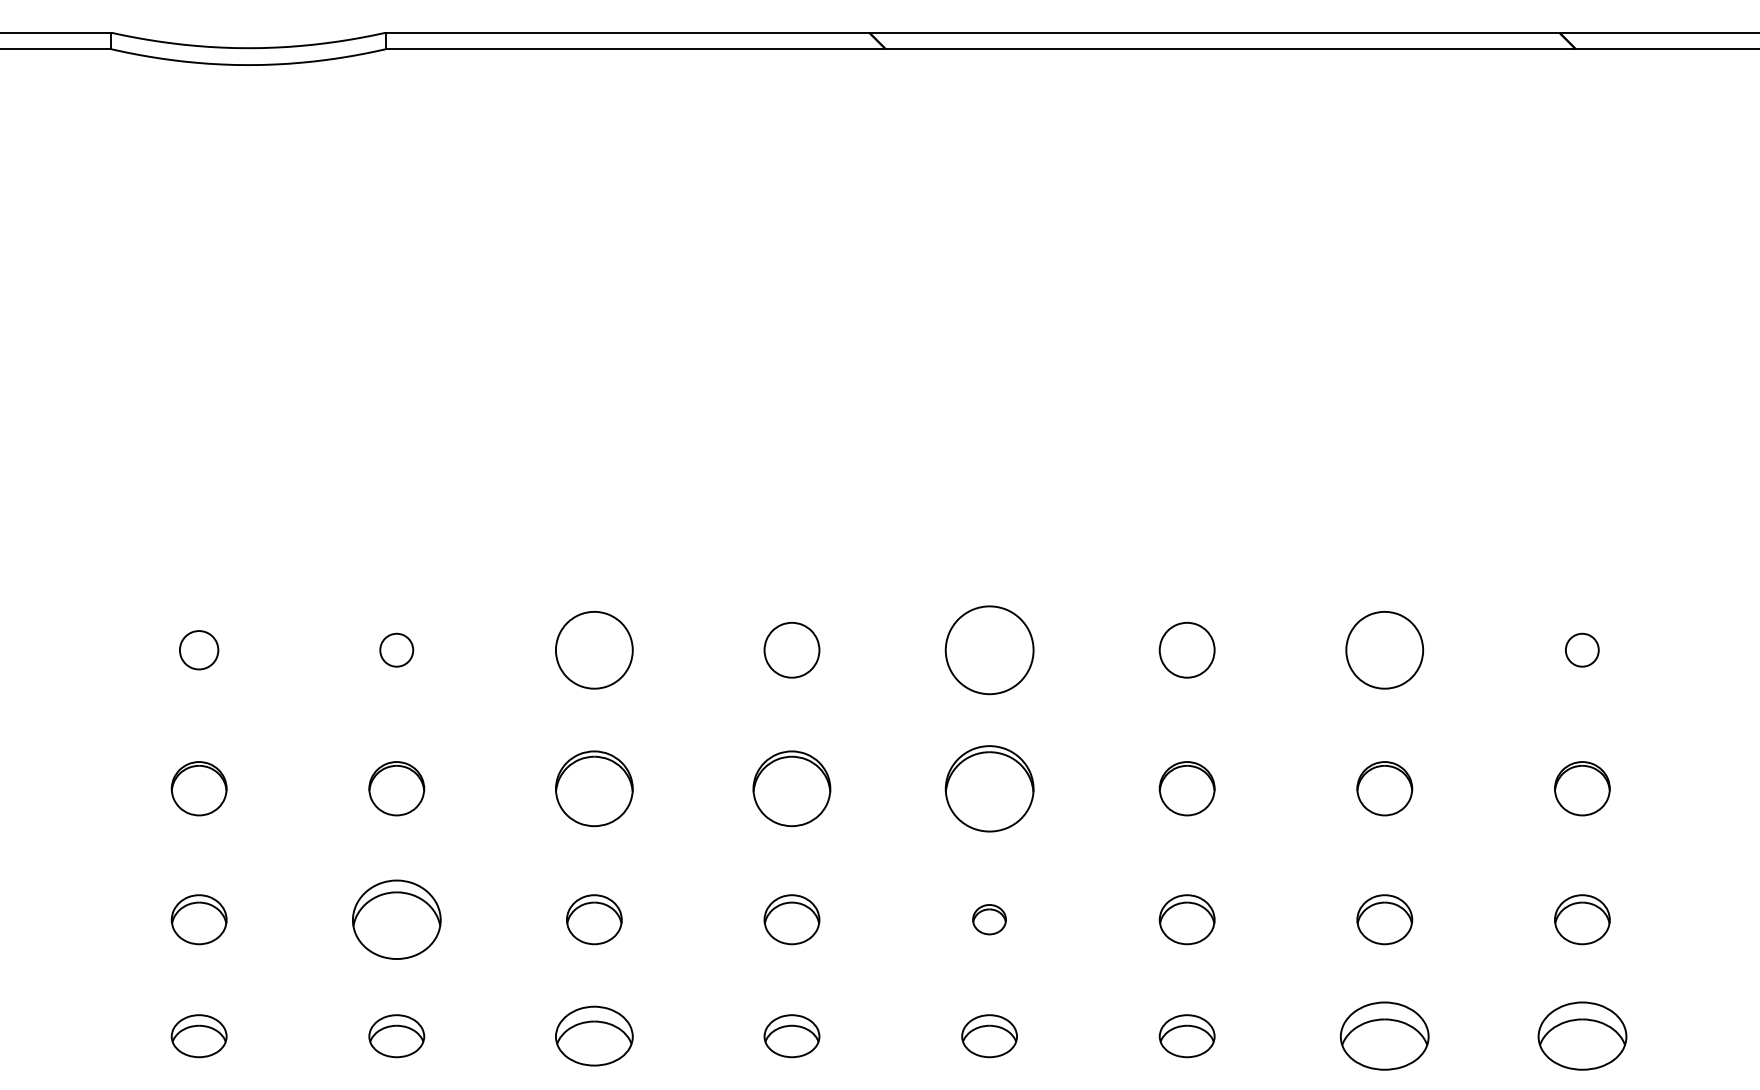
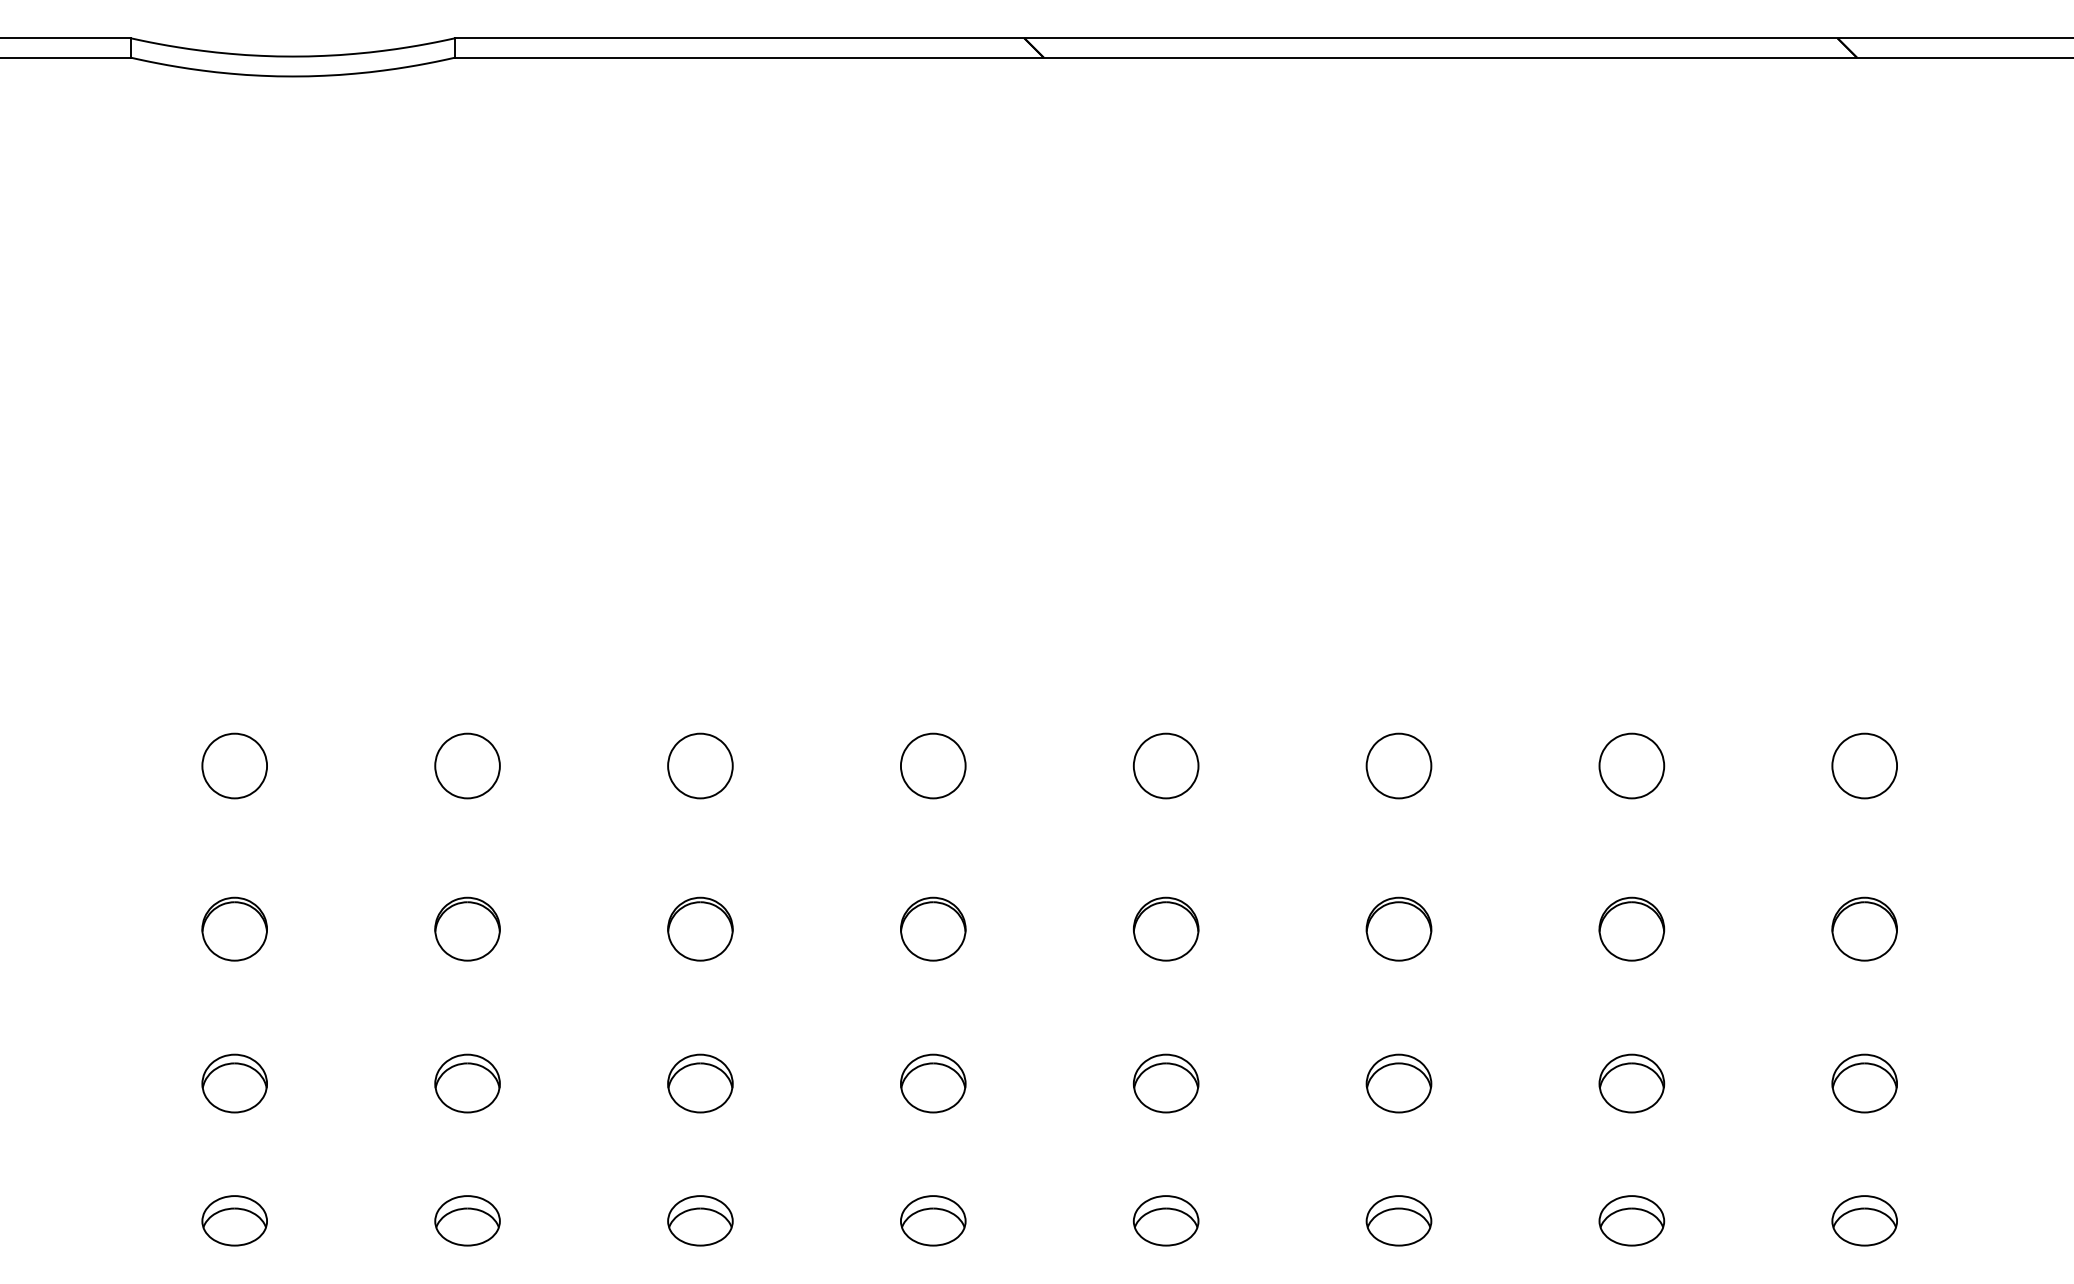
part: (198, 649) -> (234, 765), size x1.43
part: (396, 649) -> (467, 765), size x1.67
part: (594, 649) -> (700, 765), size x0.71
part: (989, 649) -> (1165, 765), size x0.62
part: (1384, 649) -> (1631, 765), size x0.71
part: (1582, 649) -> (1864, 765), size x1.67
part: (594, 788) -> (700, 928), size x0.71
part: (792, 788) -> (933, 928), size x0.71
part: (989, 788) -> (1165, 928), size x0.62
part: (396, 919) -> (467, 1083), size x0.62
part: (989, 919) -> (1165, 1083), size x1.67
part: (594, 1035) -> (700, 1220), size x0.71
part: (1384, 1035) -> (1631, 1220), size x0.62
part: (1582, 1035) -> (1864, 1220), size x0.62

